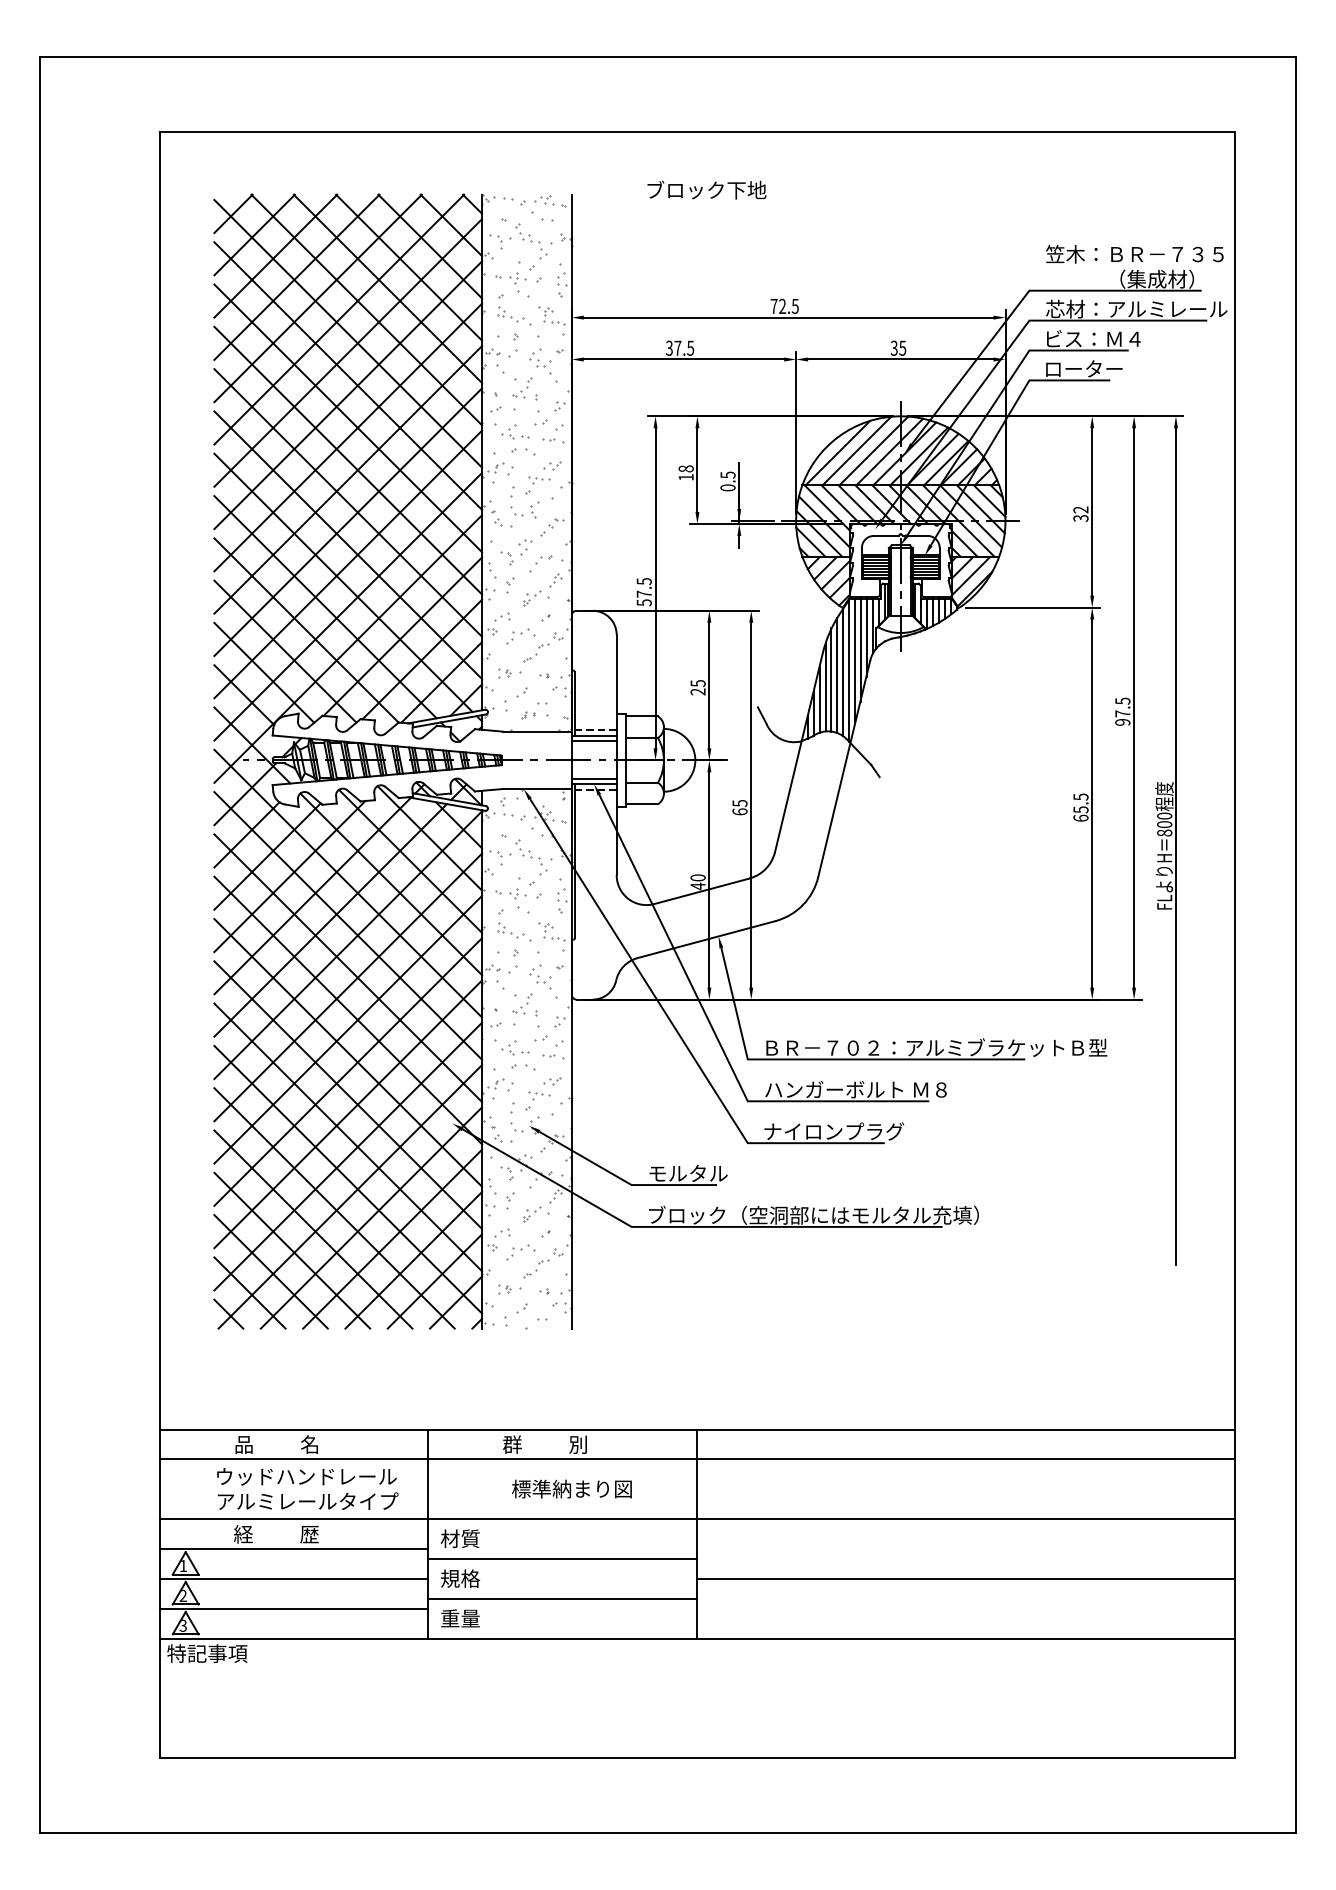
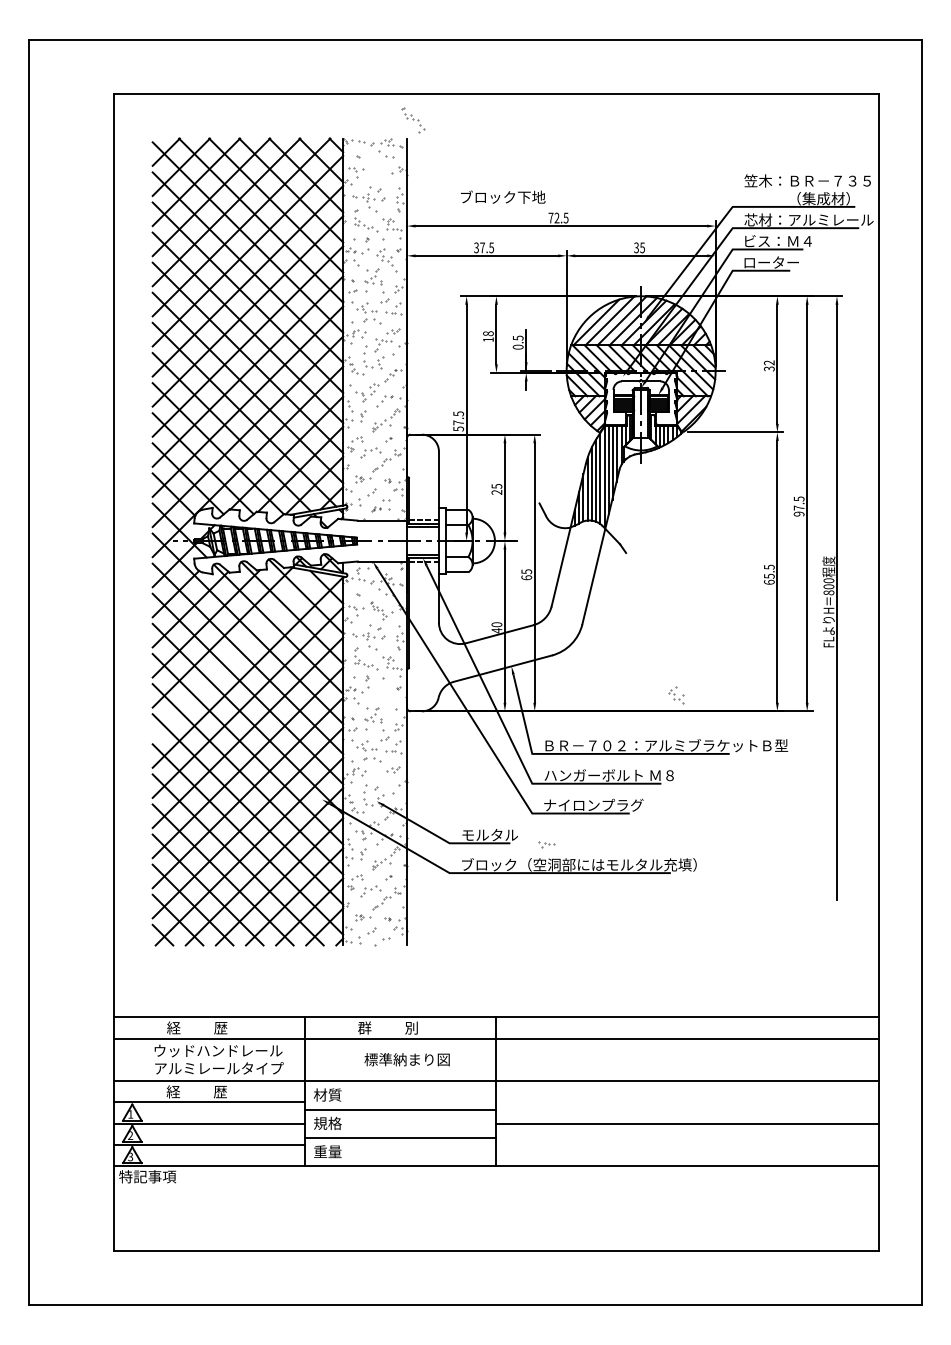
text: (706, 189) -> (502, 196), moved
part: (531, 241) -> (413, 119), moved
part: (531, 857) -> (378, 610), size x0.7
line: (330, 920) -> (235, 655), removed
part: (540, 976) -> (676, 694), moved
part: (539, 1095) -> (547, 844), moved
text: (276, 1444) -> (196, 1027), 品          名 -> 経          歴

